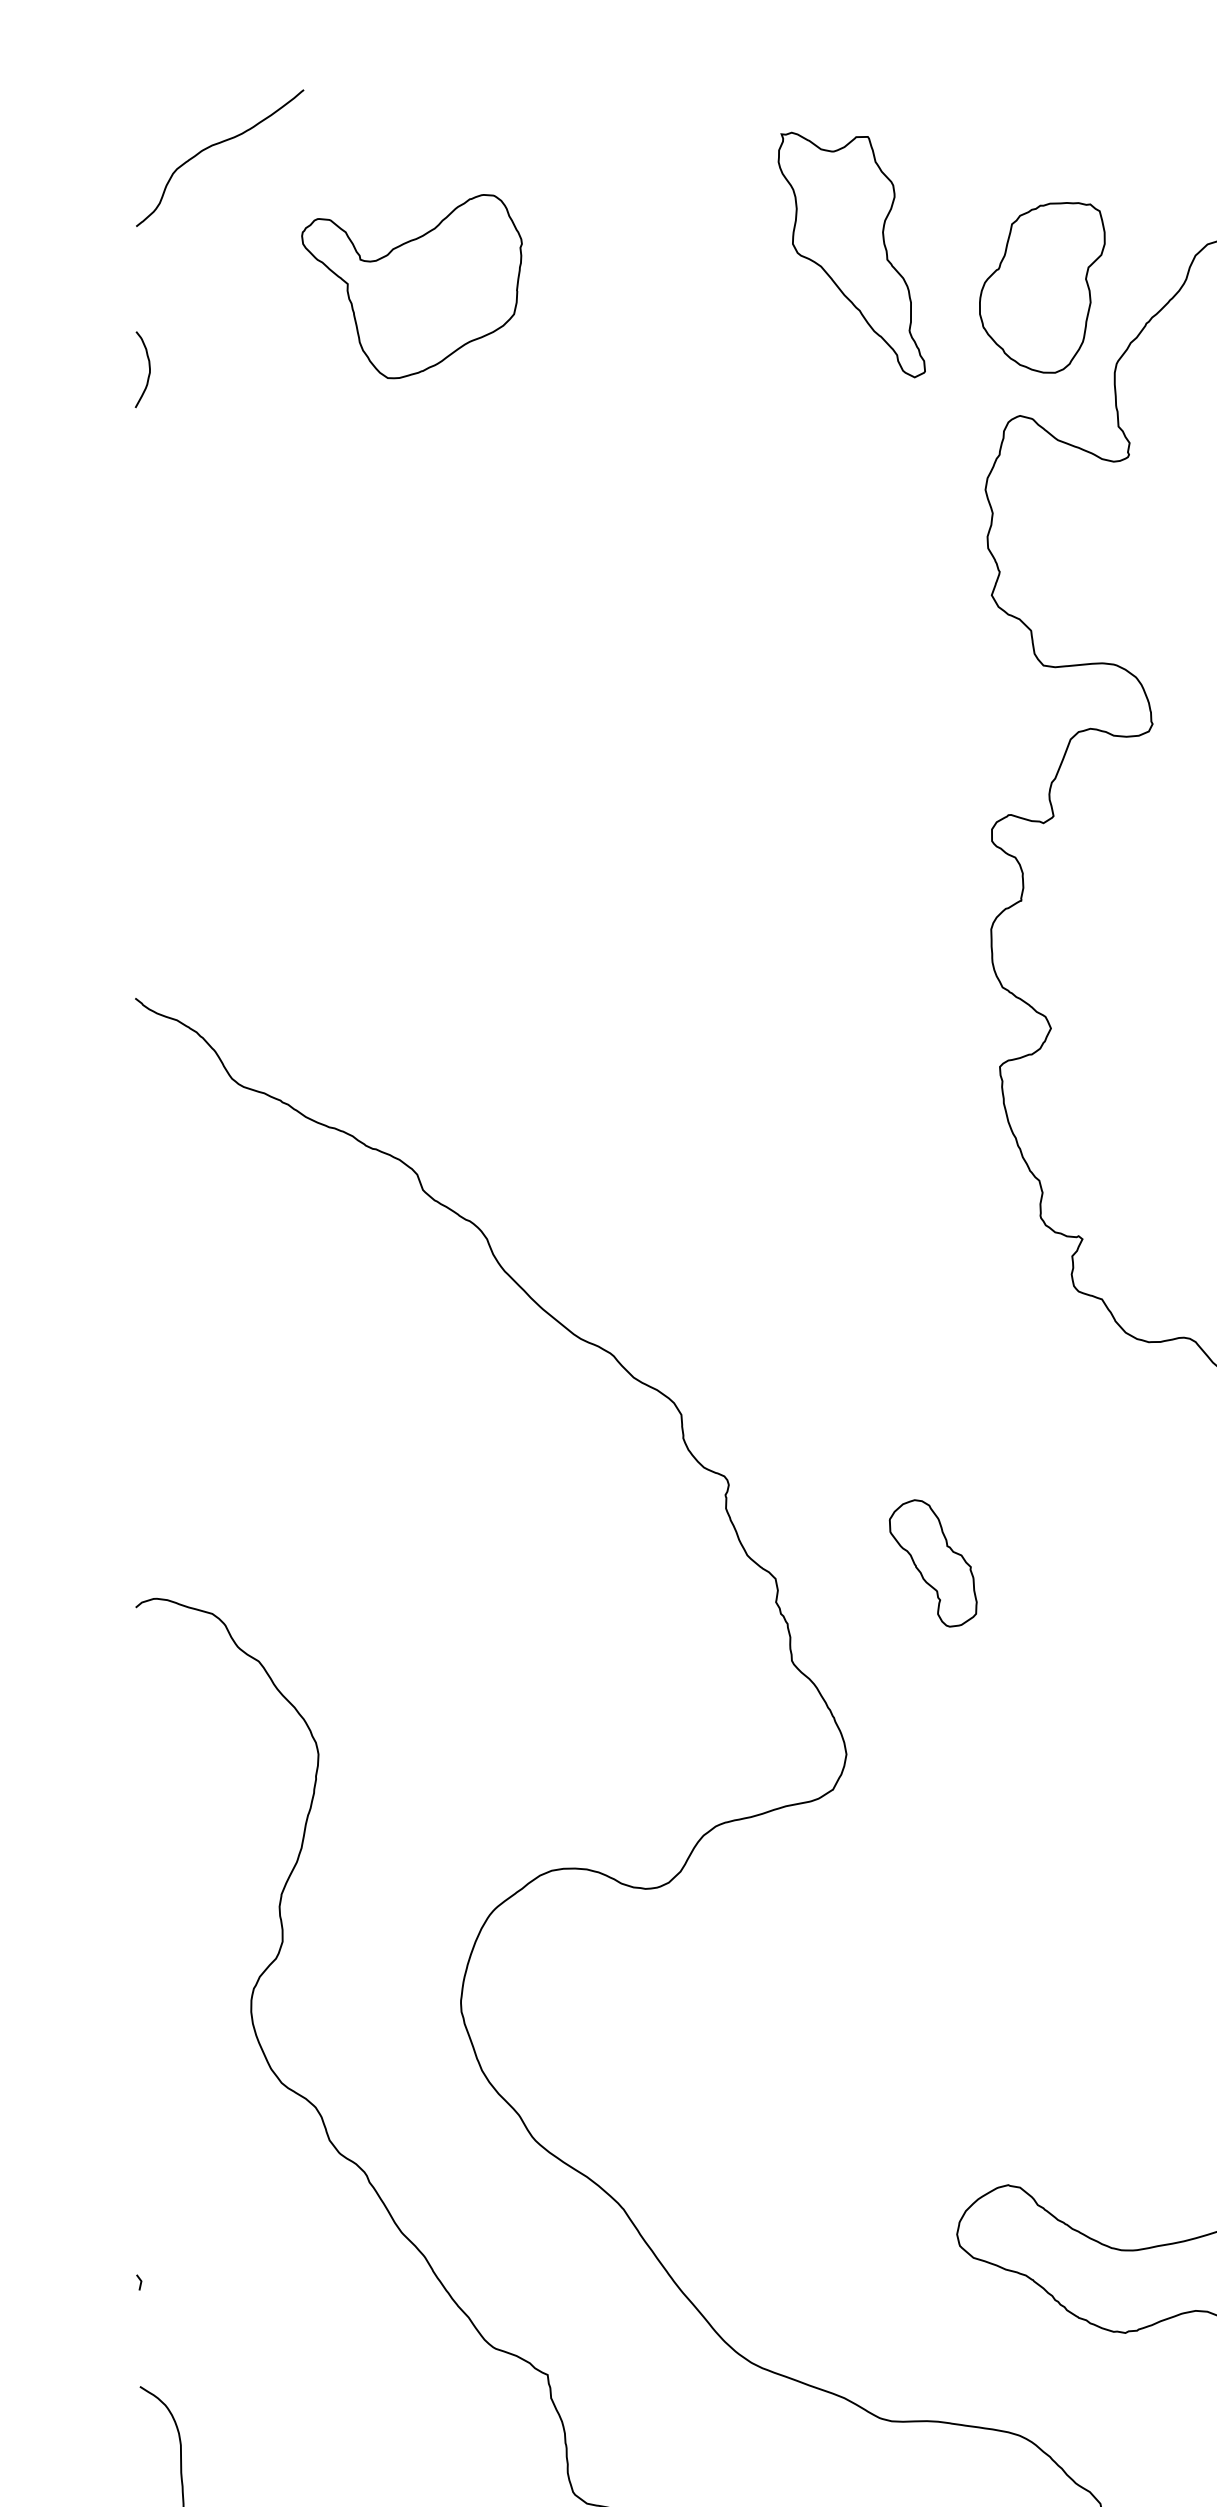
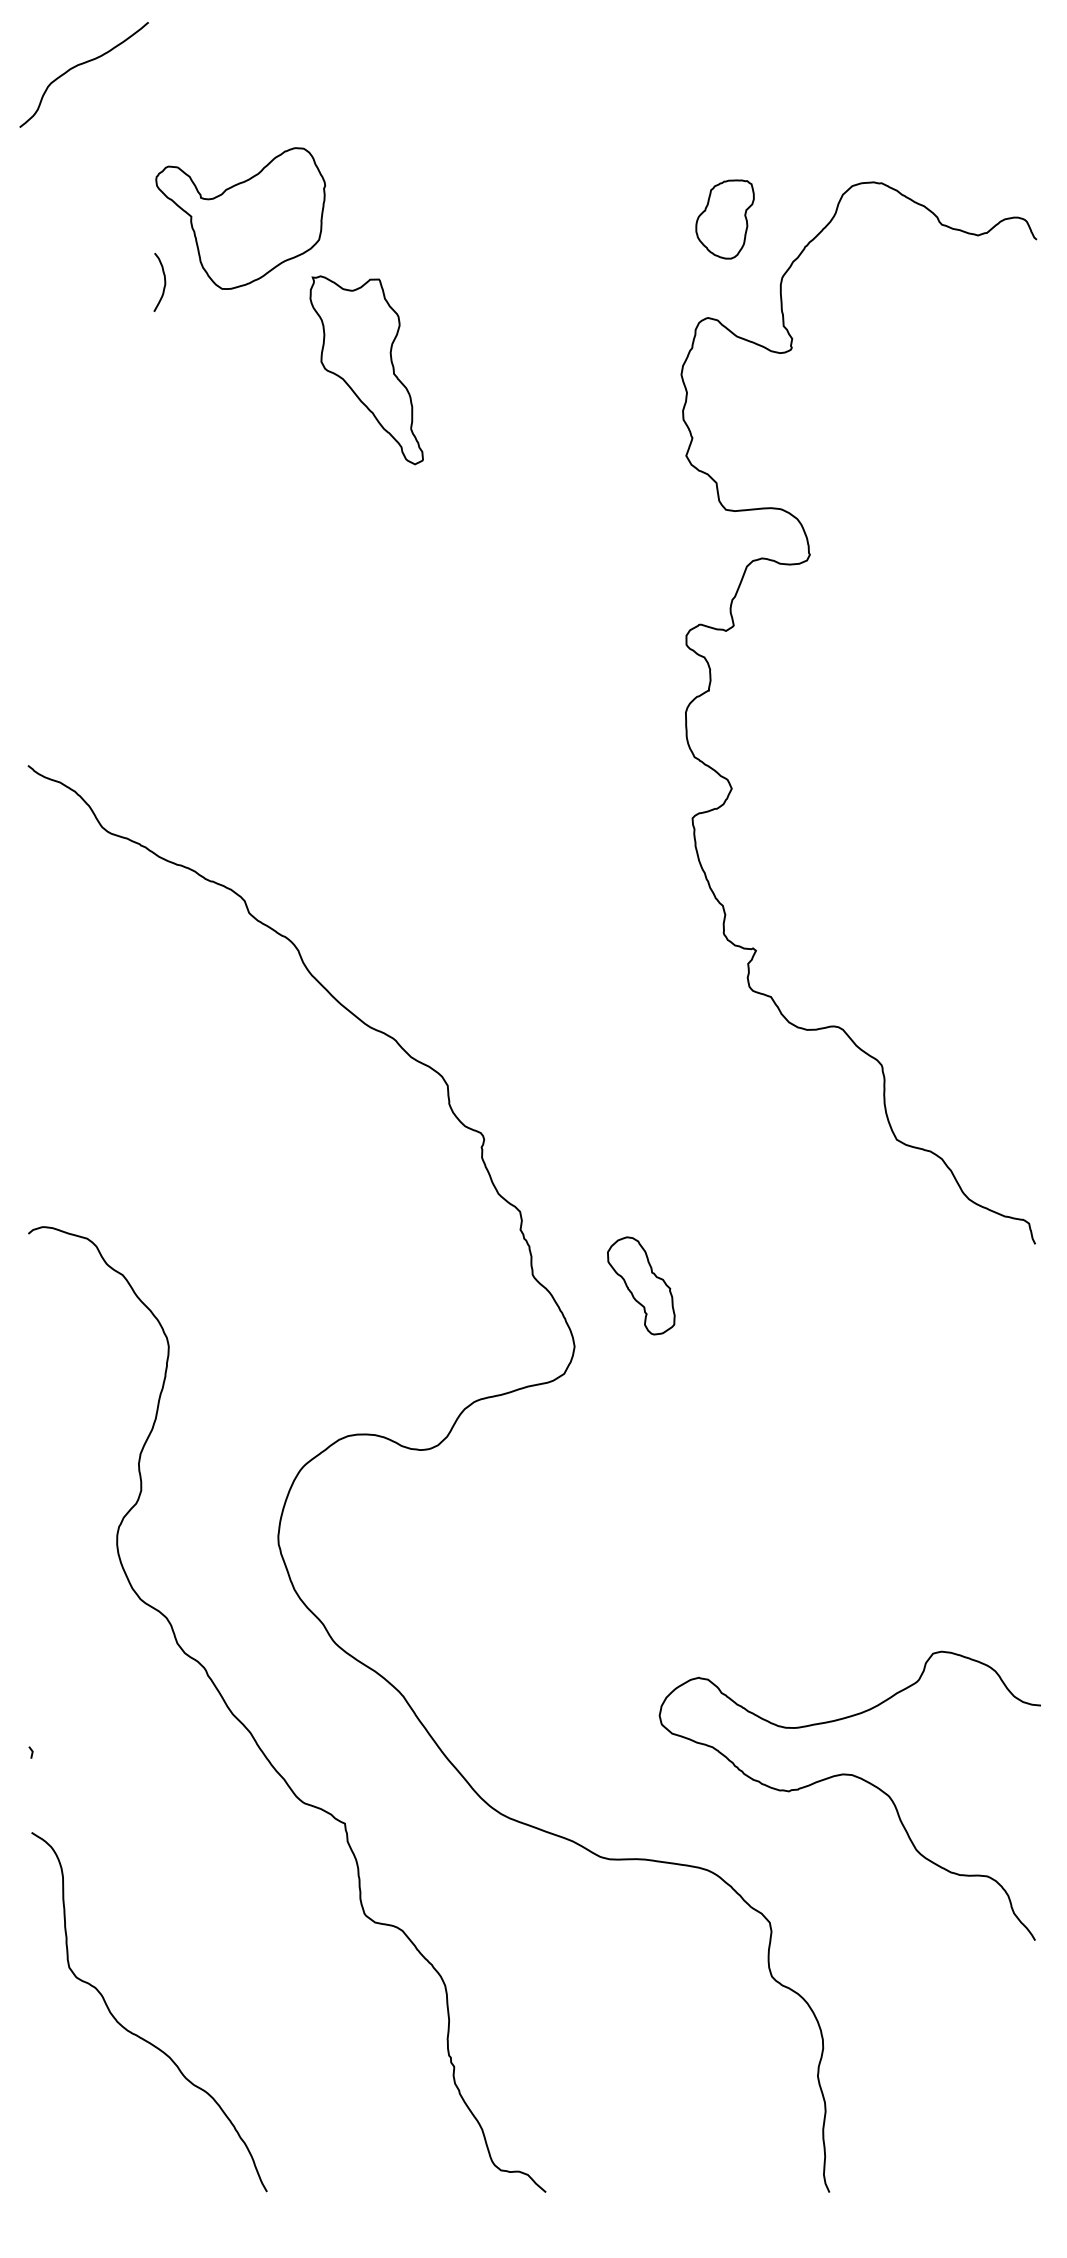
curve: (215, 145) -> (80, 65), moved
part: (851, 255) -> (366, 370), moved
part: (1041, 287) -> (724, 219), size x0.6
curve: (148, 368) -> (164, 281), moved
part: (933, 1562) -> (641, 1285), moved

